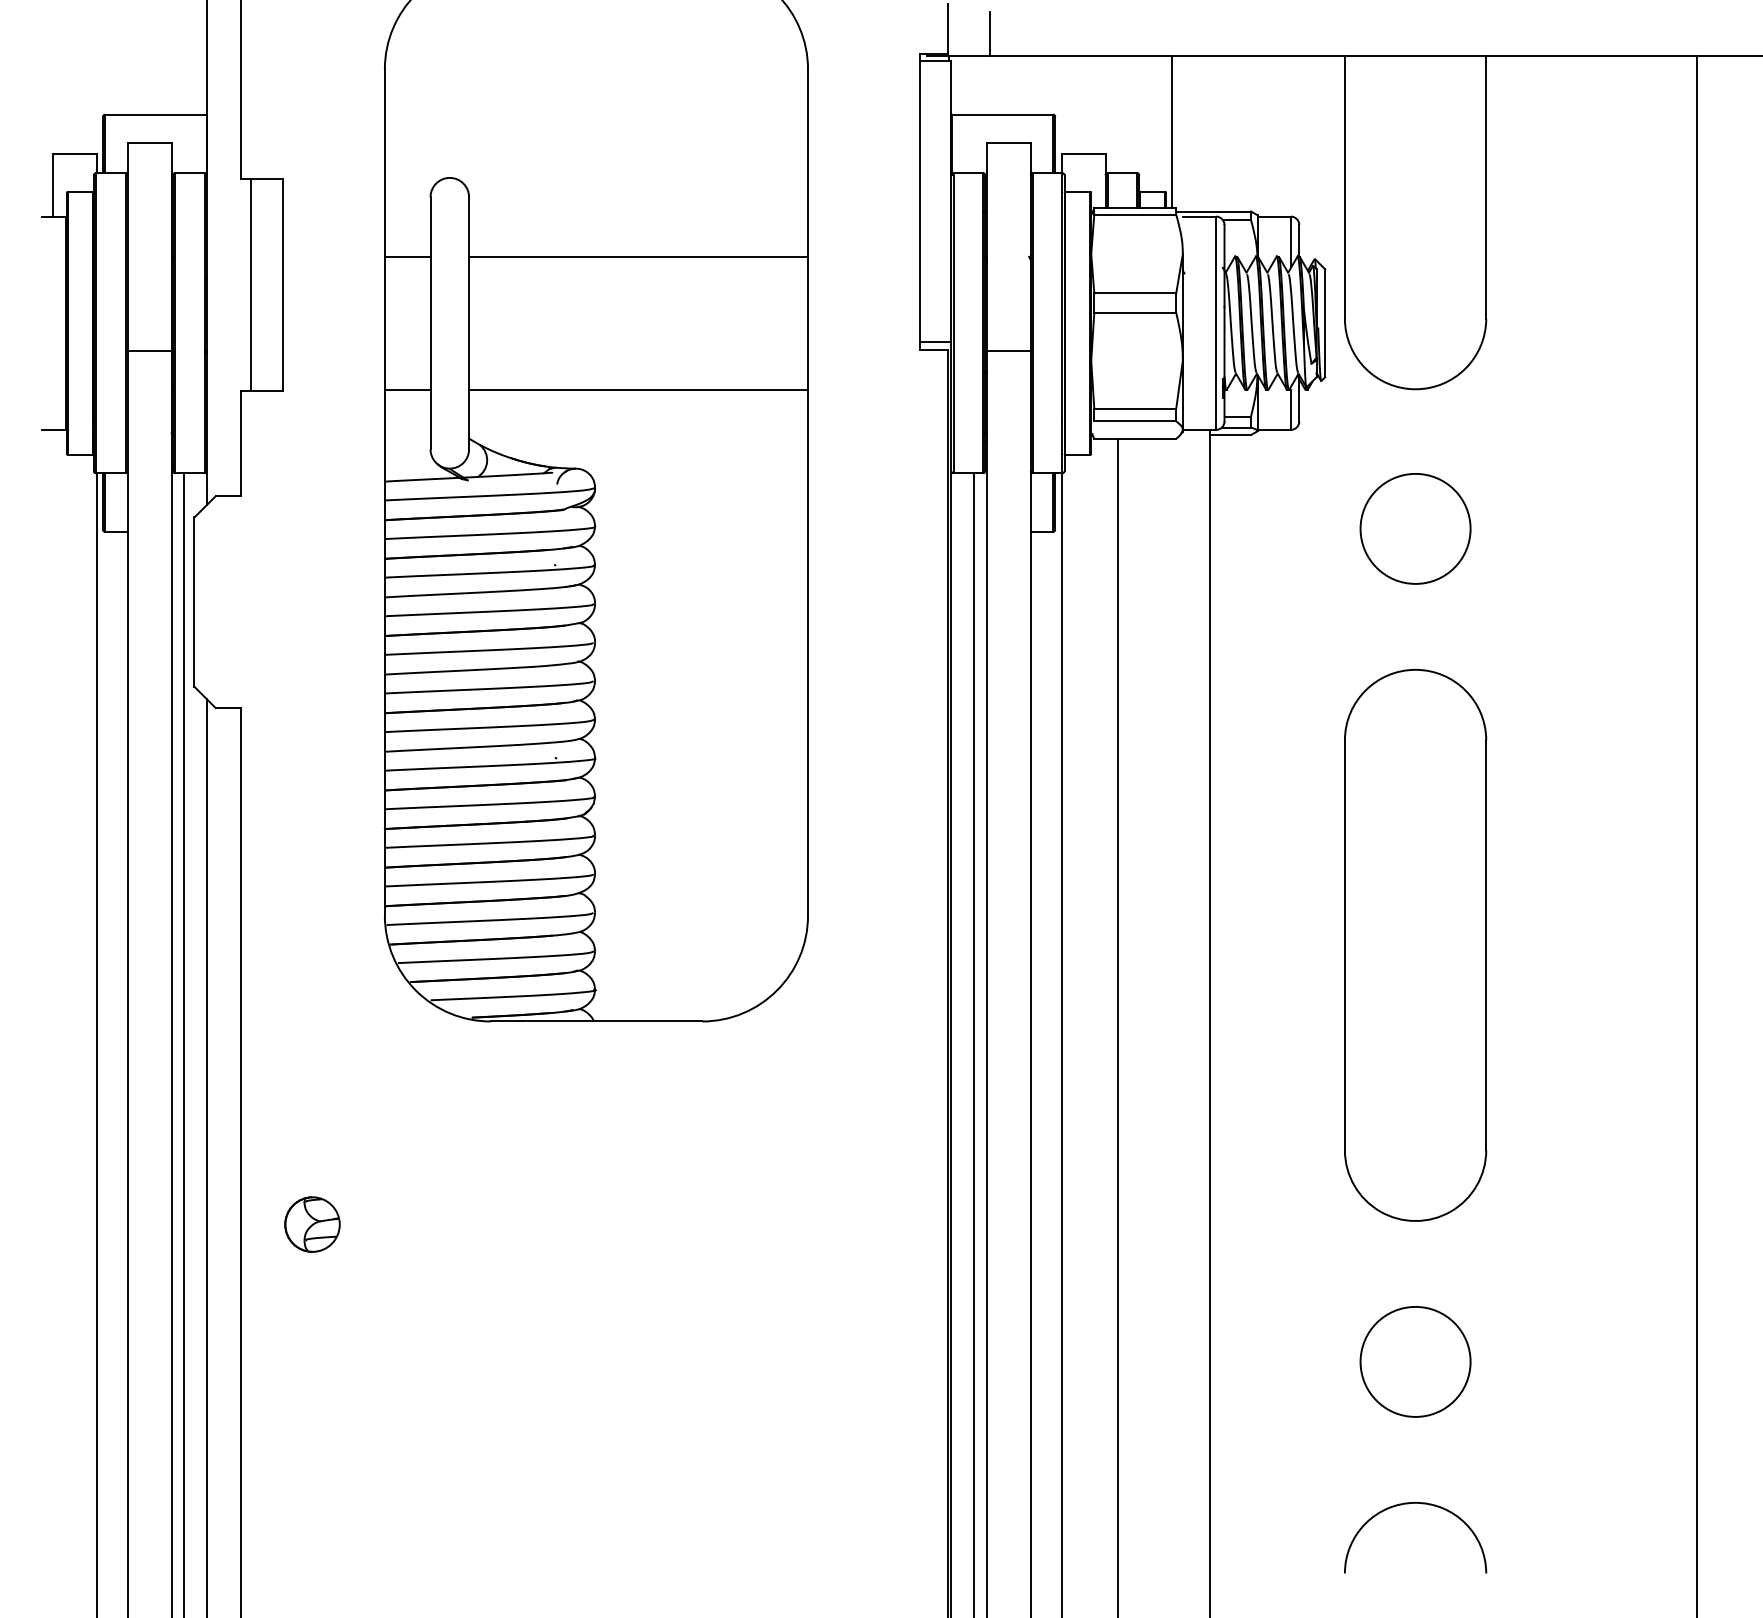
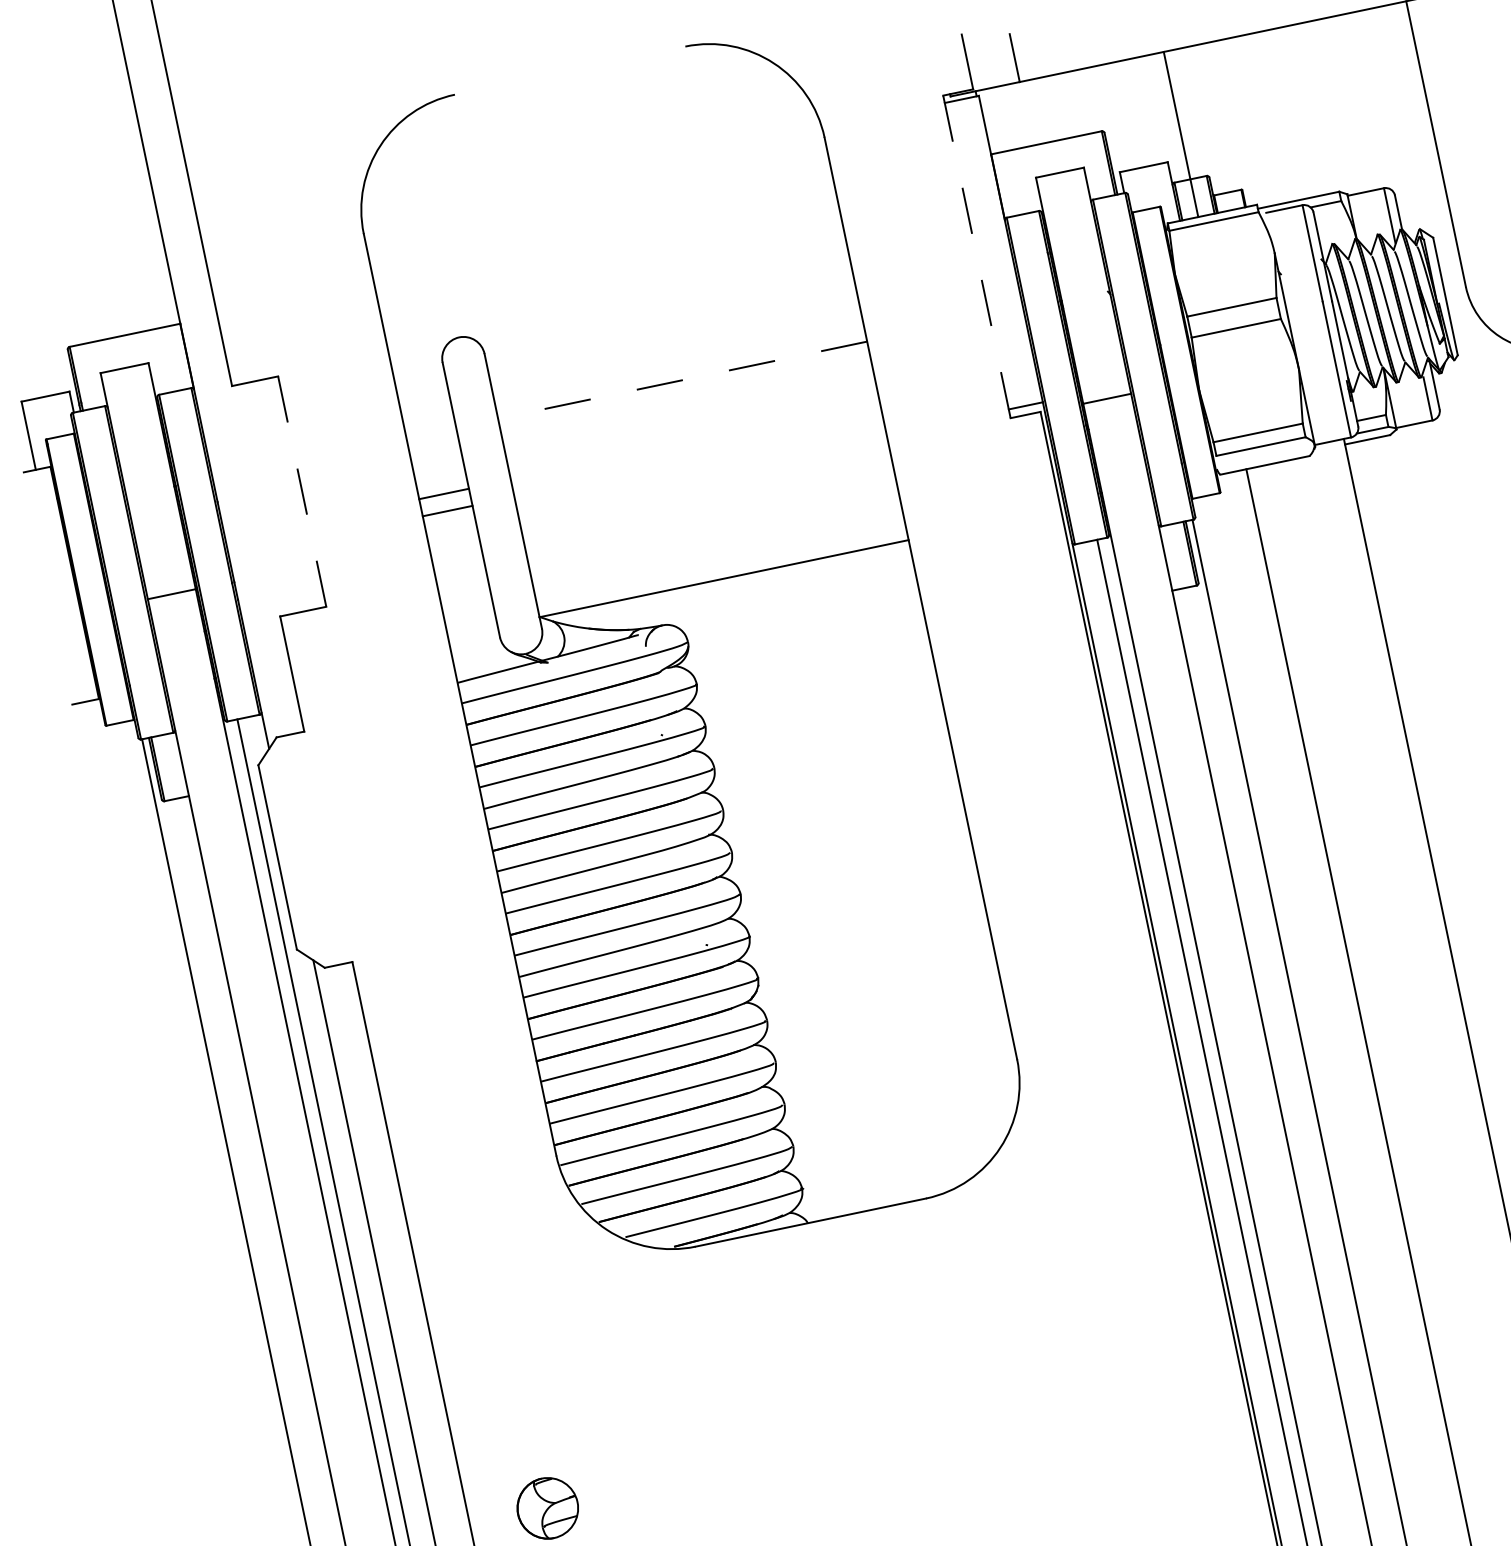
line: (1172, 131) -> (1181, 133), moved
line: (920, 201) -> (977, 256), solid -> dashed
line: (407, 256) -> (447, 511), moved
line: (638, 256) -> (682, 380), solid -> dashed
line: (250, 284) -> (266, 498), removed
line: (283, 284) -> (302, 491), solid -> dashed
line: (407, 389) -> (443, 493), moved
line: (638, 389) -> (723, 578), moved

